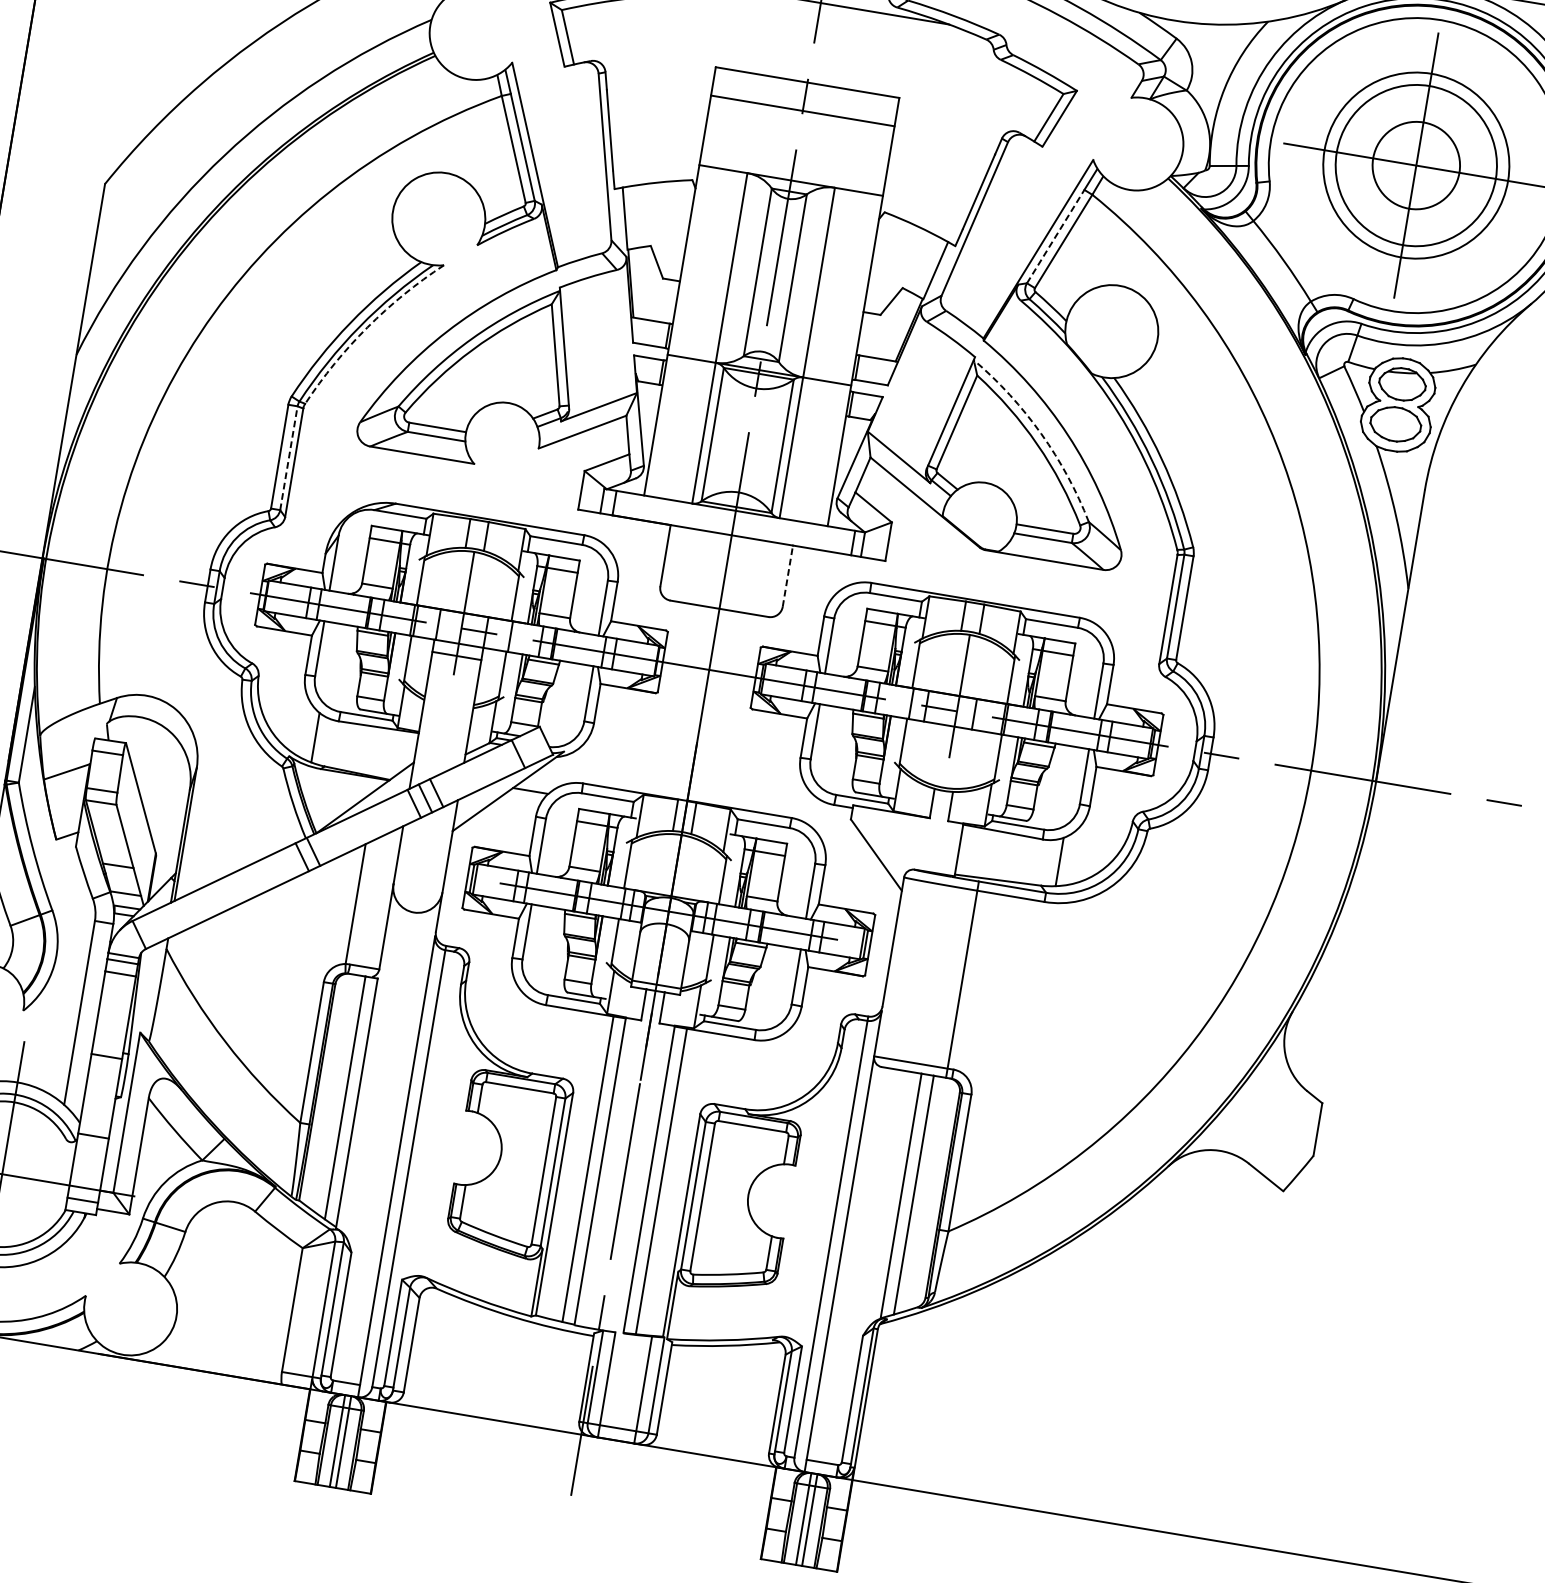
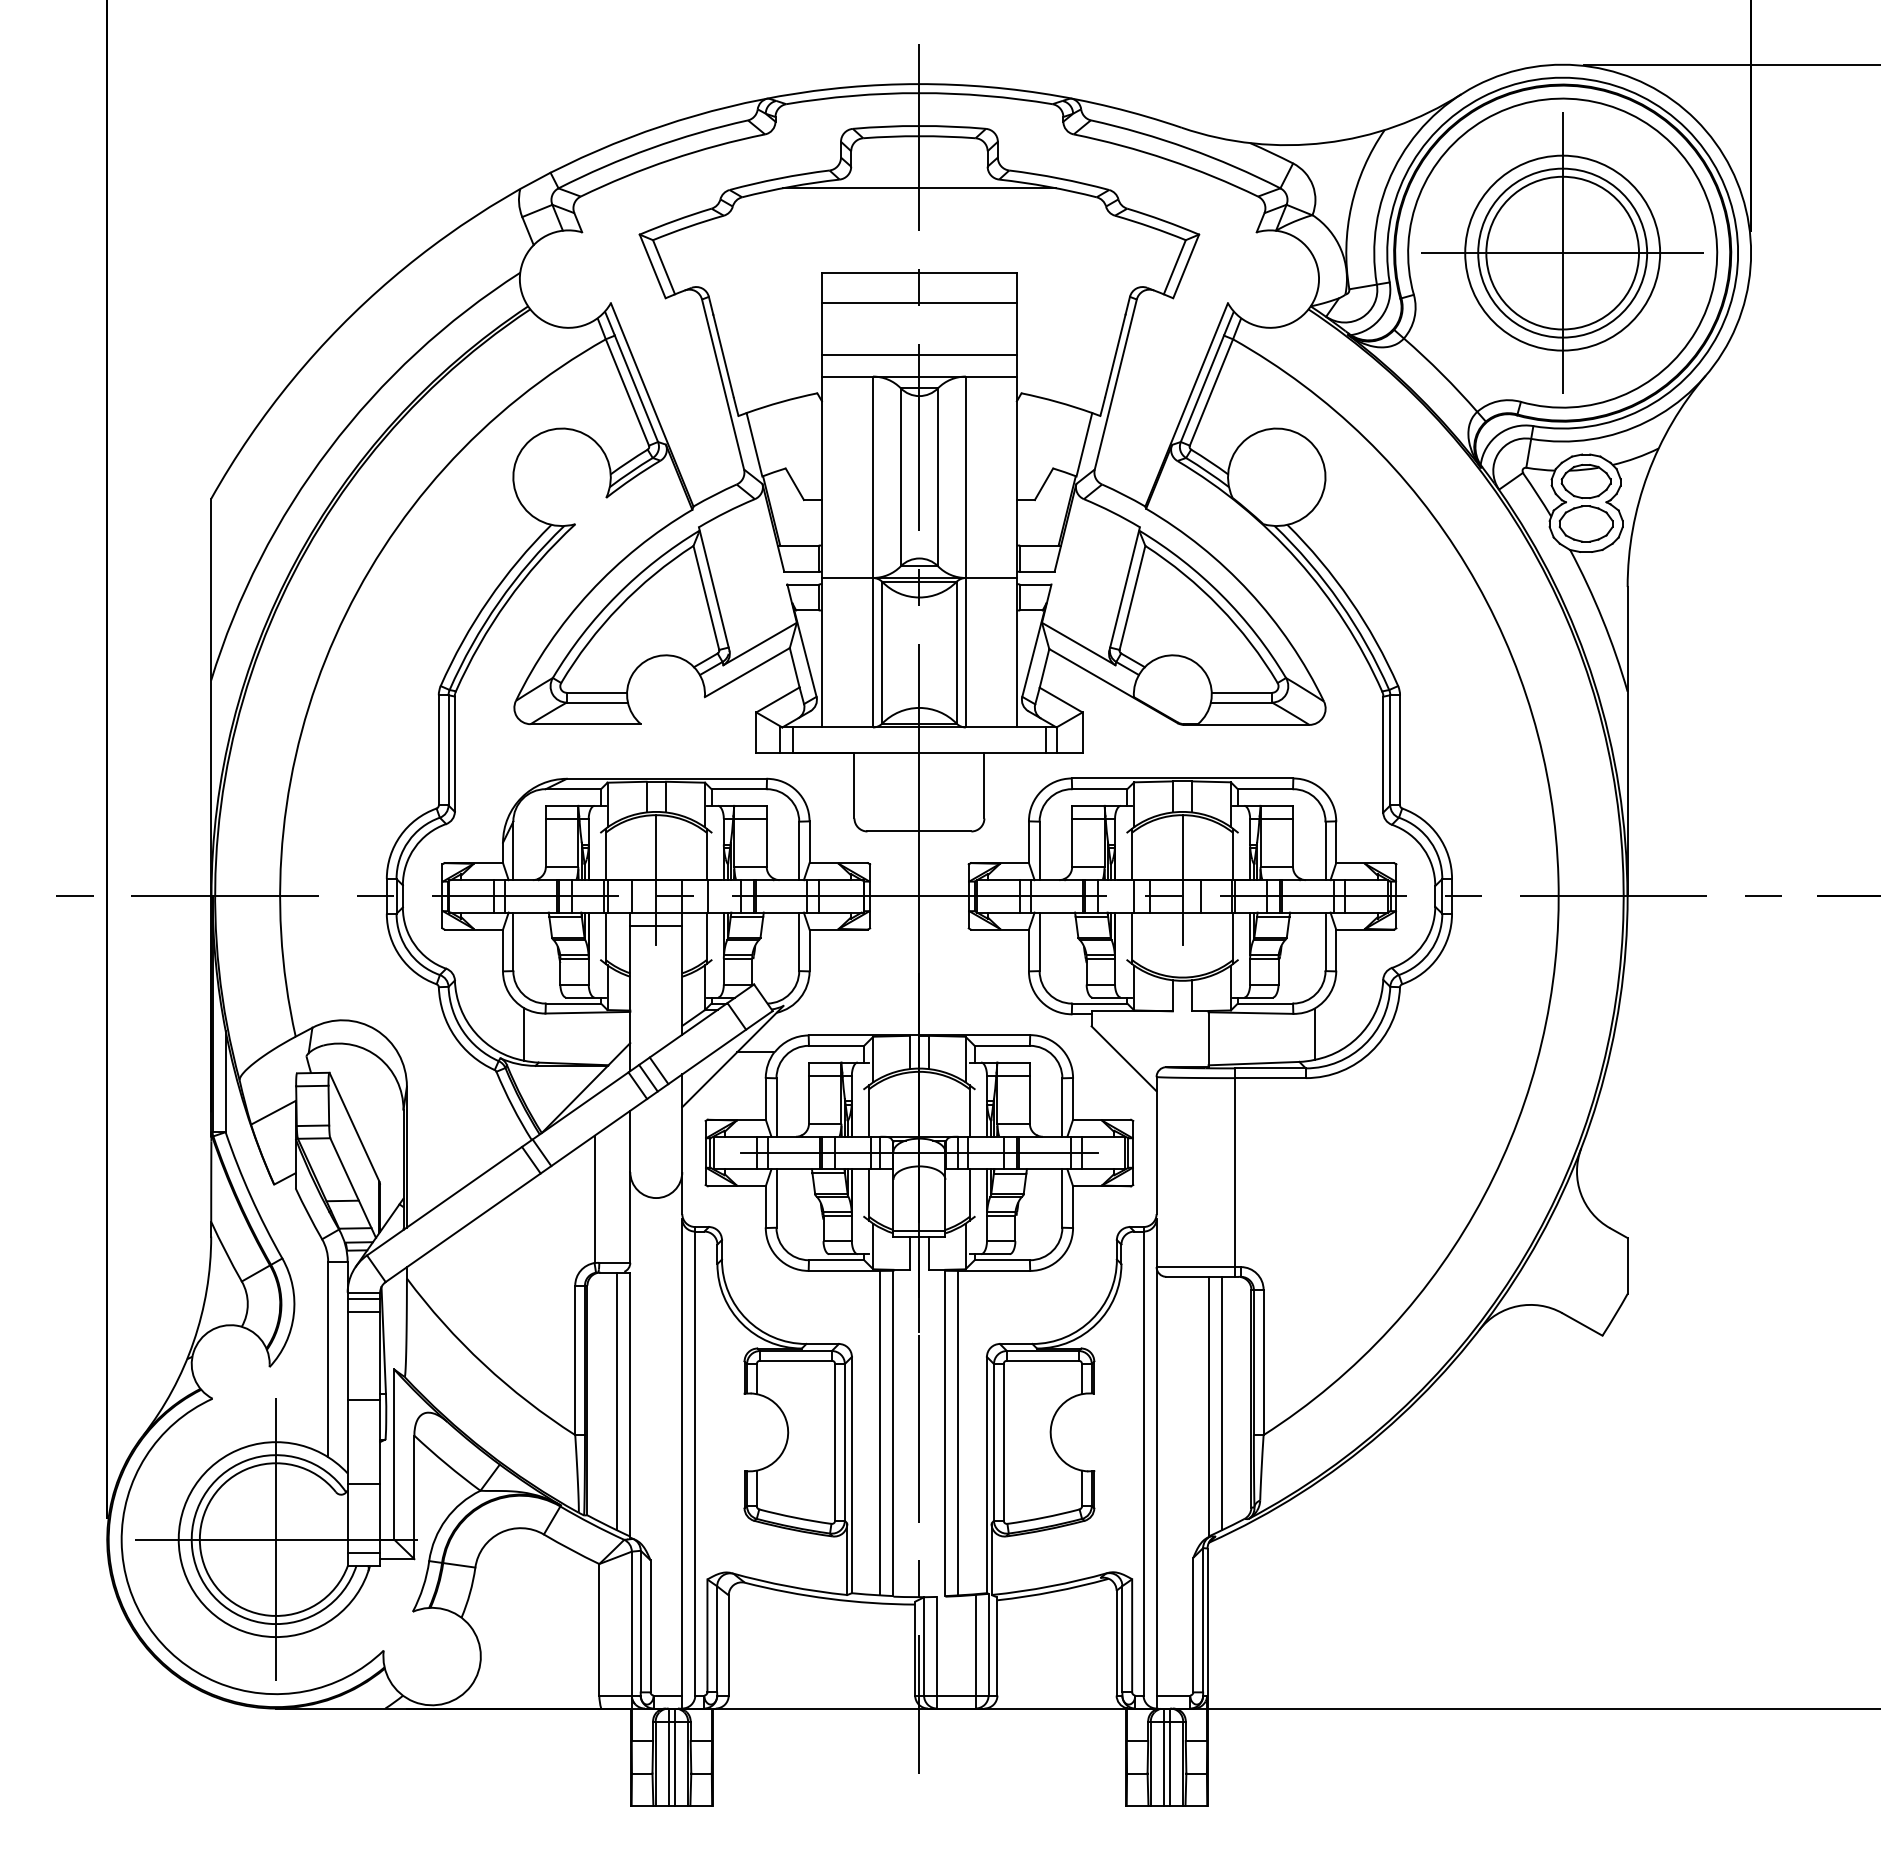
line: (793, 160) -> (918, 355), added
circle: (1416, 164) -> (1562, 252), size x1.67
line: (1055, 236) -> (1202, 388), dashed -> solid
arc: (367, 327) -> (507, 601), dashed -> solid
arc: (1041, 434) -> (1221, 595), dashed -> solid
line: (289, 457) -> (448, 749), dashed -> solid
line: (788, 575) -> (984, 785), dashed -> solid

